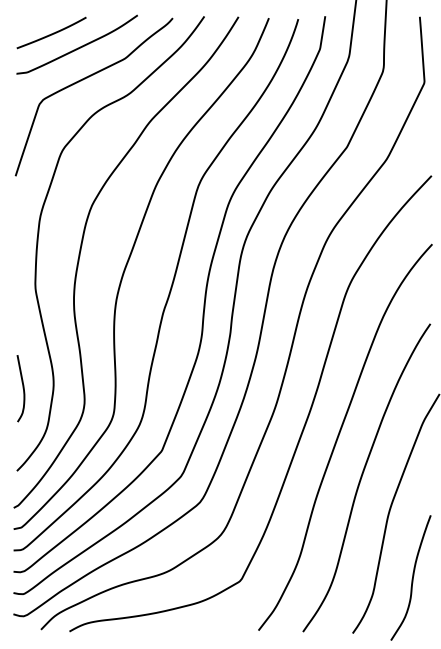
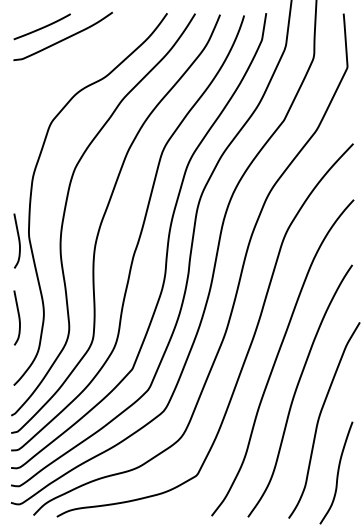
curve: (85, 79) -> (69, 64), removed
curve: (22, 294) -> (18, 240), added

